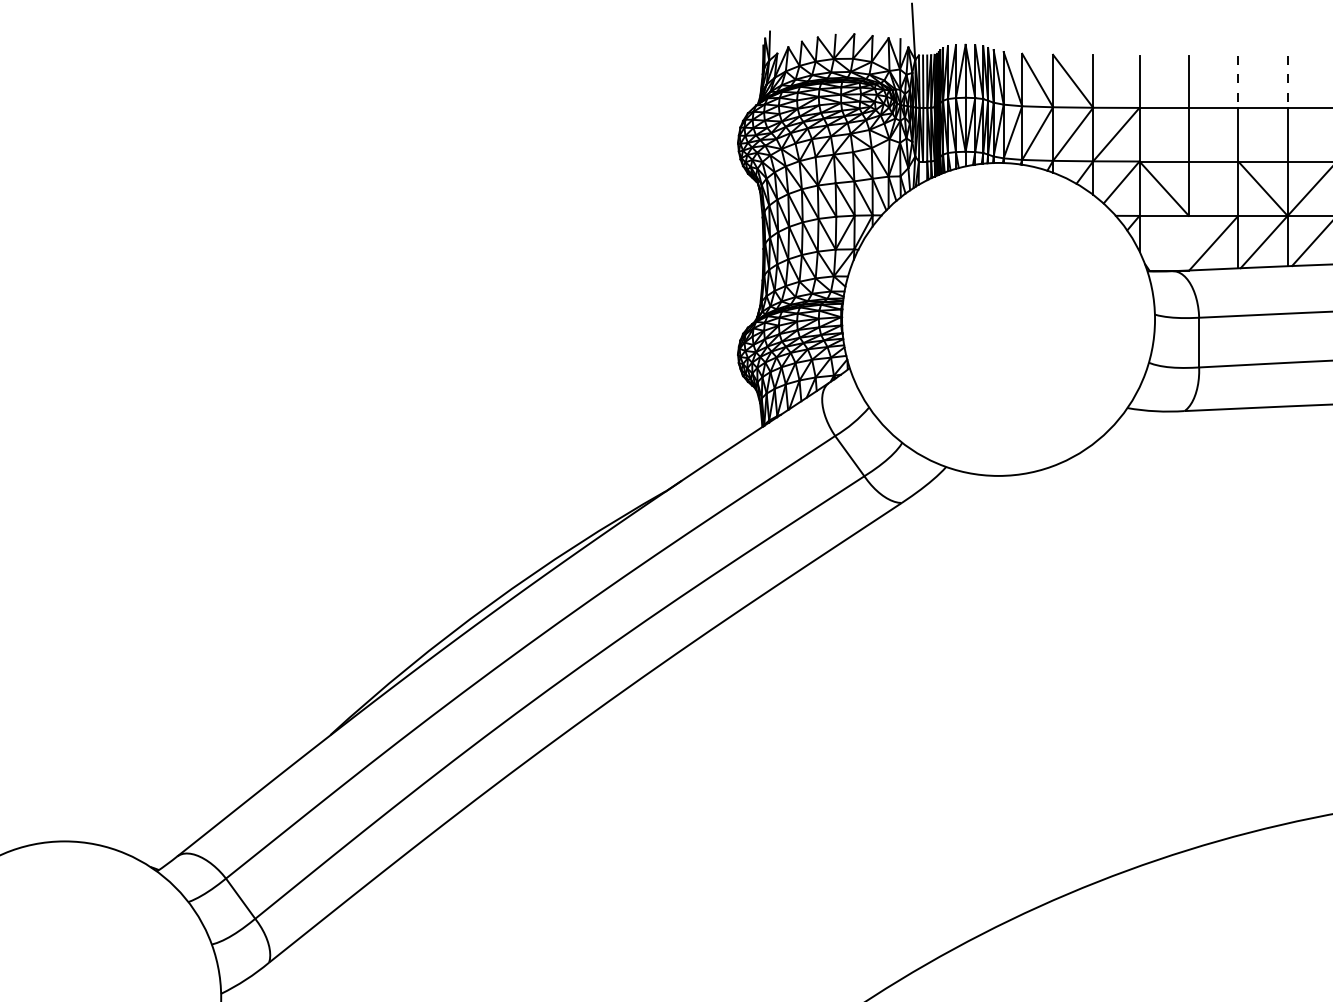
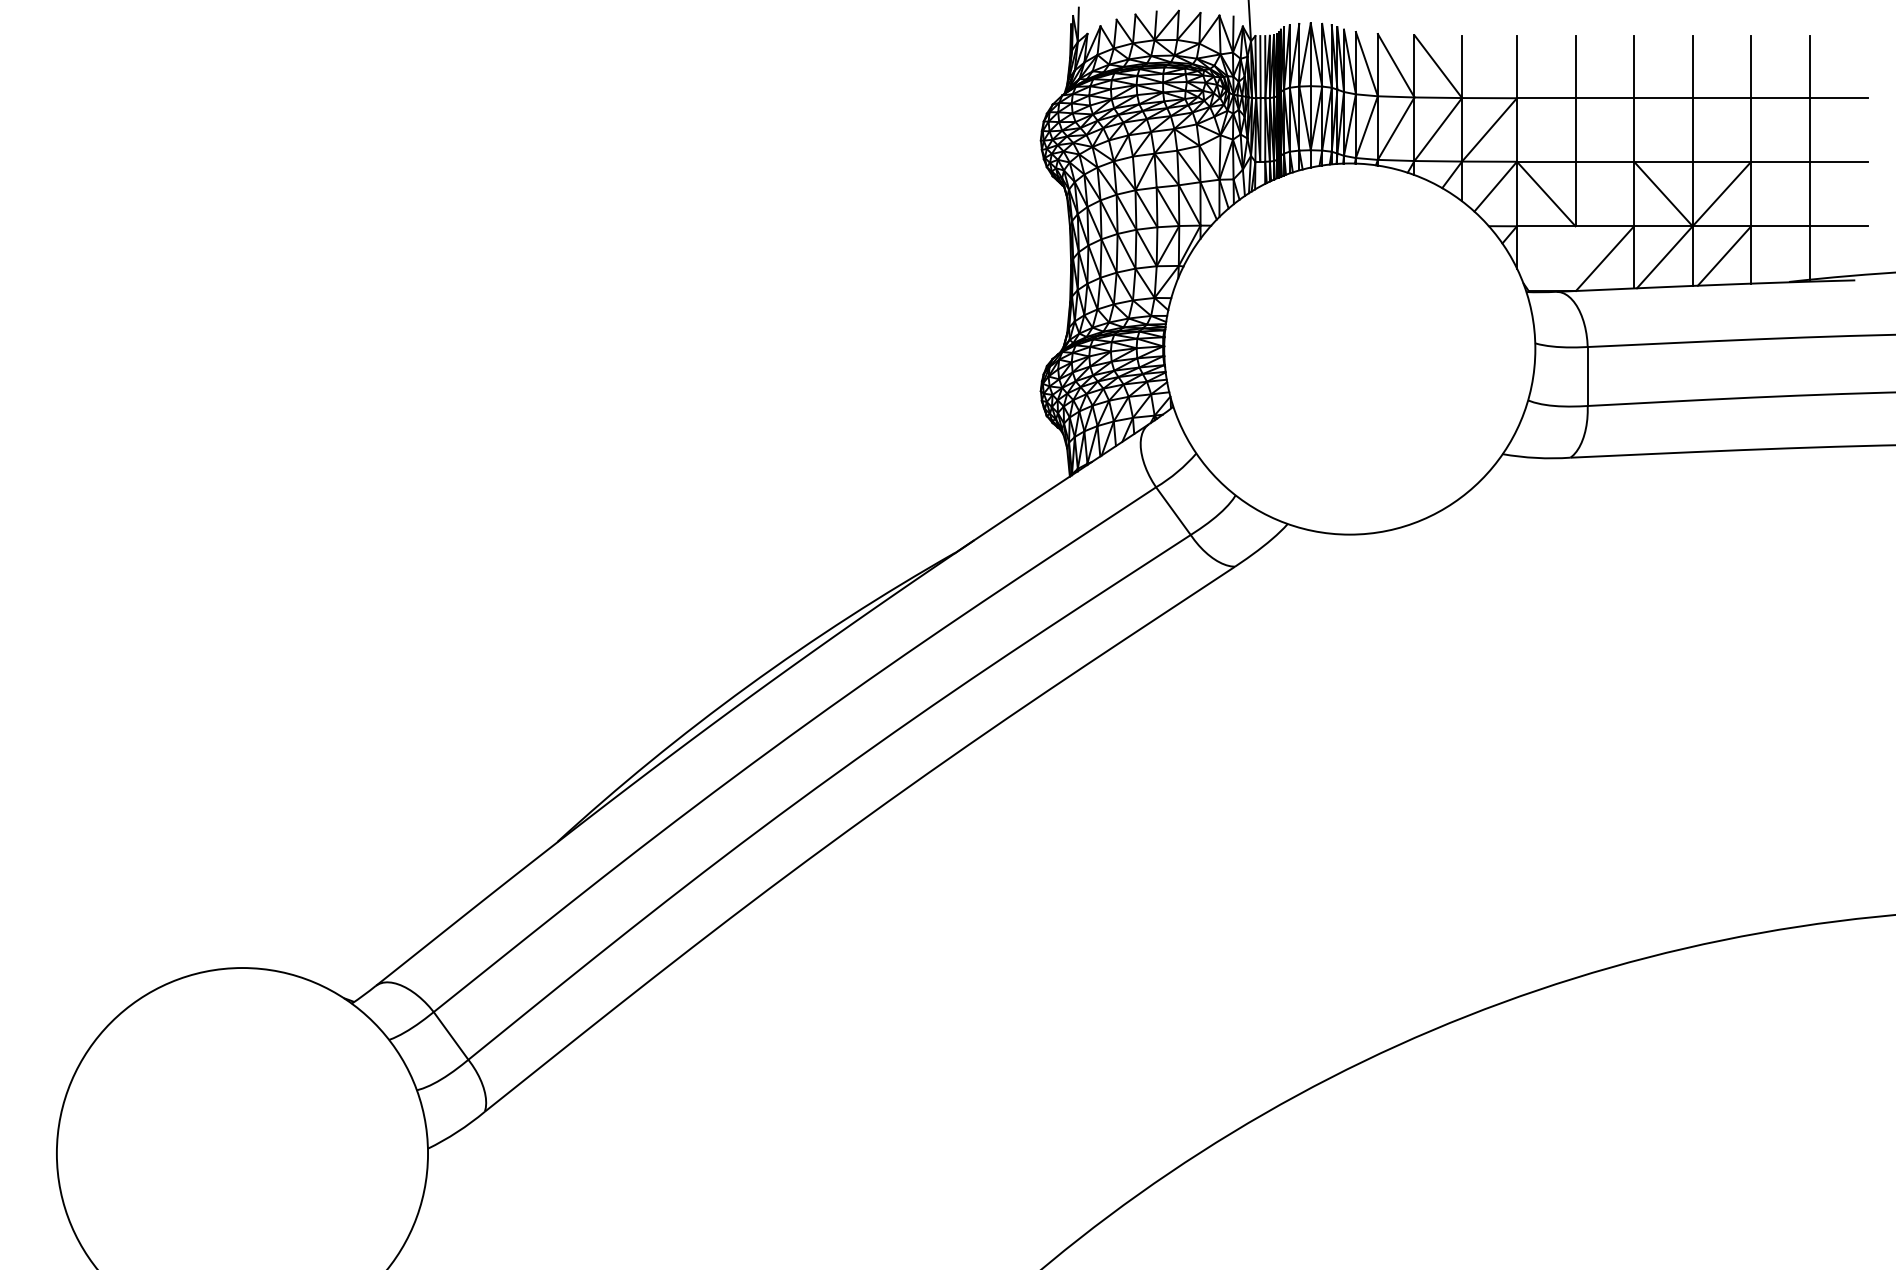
line: (1238, 82) -> (1634, 67), dashed -> solid
line: (1287, 82) -> (1692, 67), dashed -> solid

